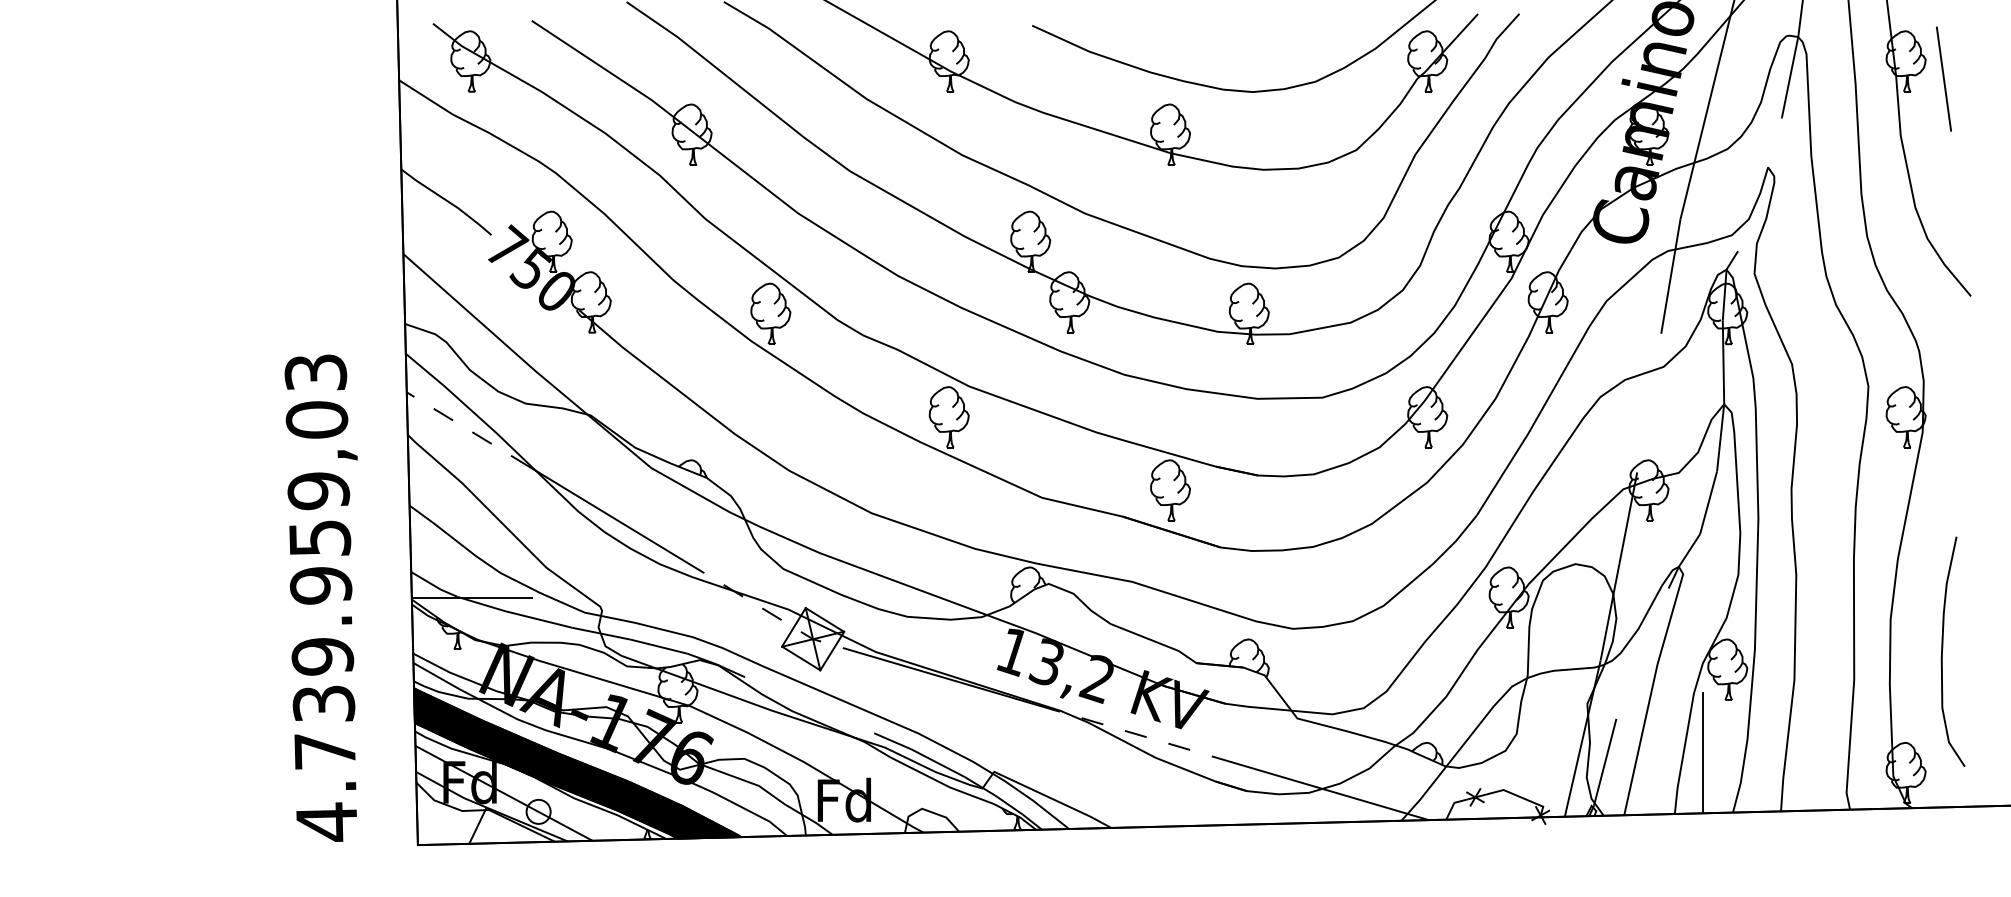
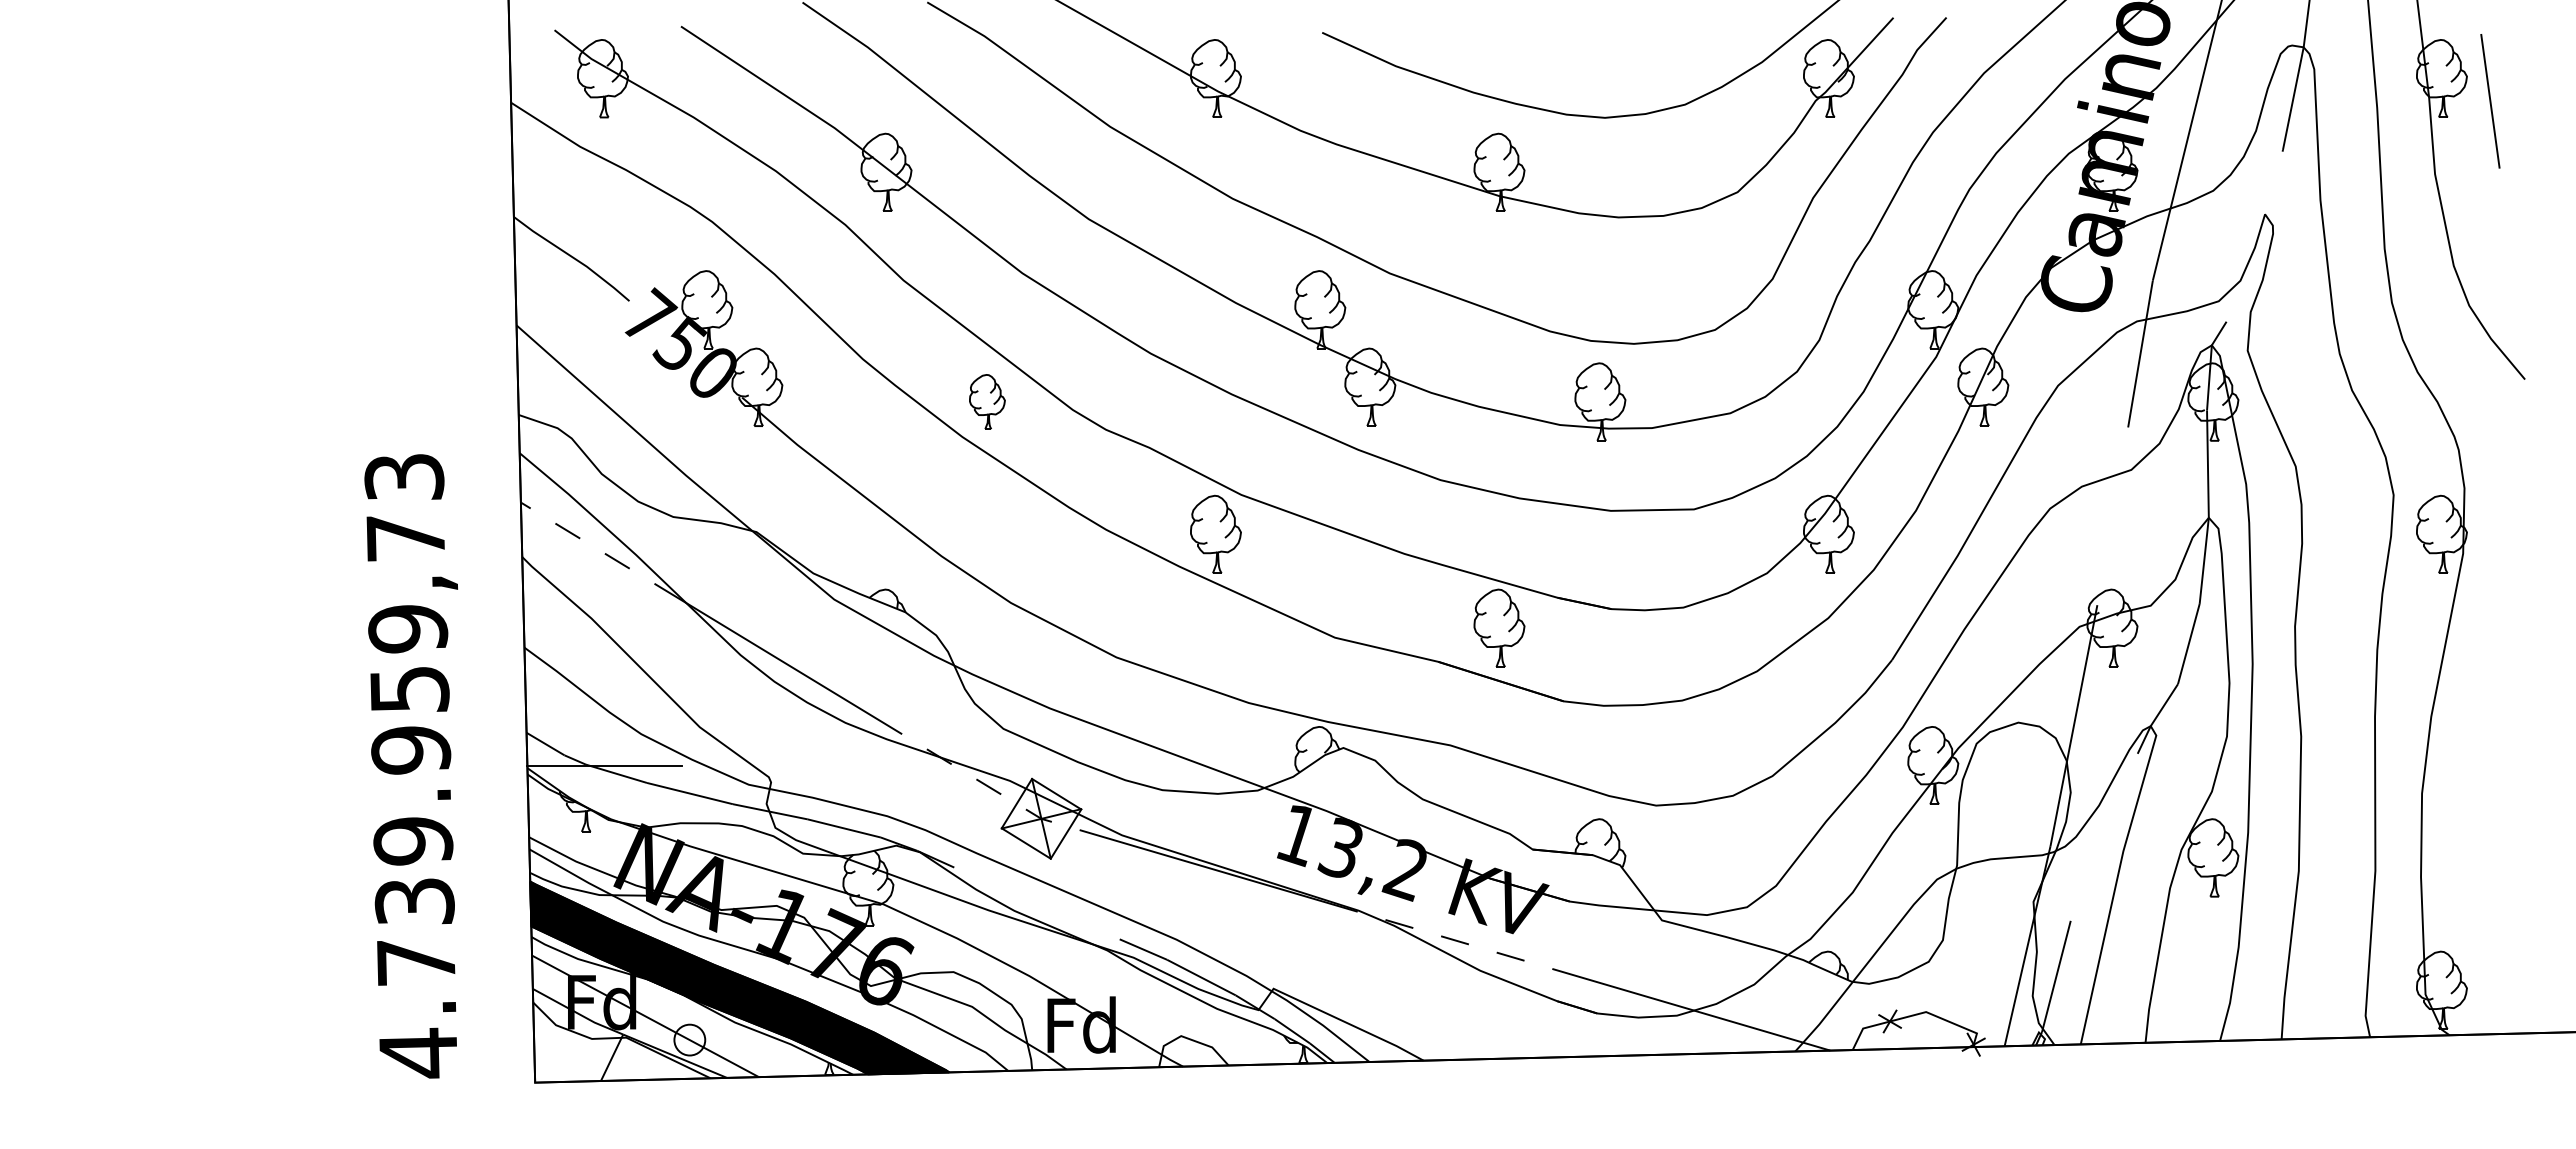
part: (770, 313) -> (987, 401), size x0.7
text: (316, 419) -> (405, 537), 4.739.959,03 -> 4.739.959,73
curve: (1943, 647) -> (2489, 829), removed
line: (1702, 752) -> (2181, 964), removed

